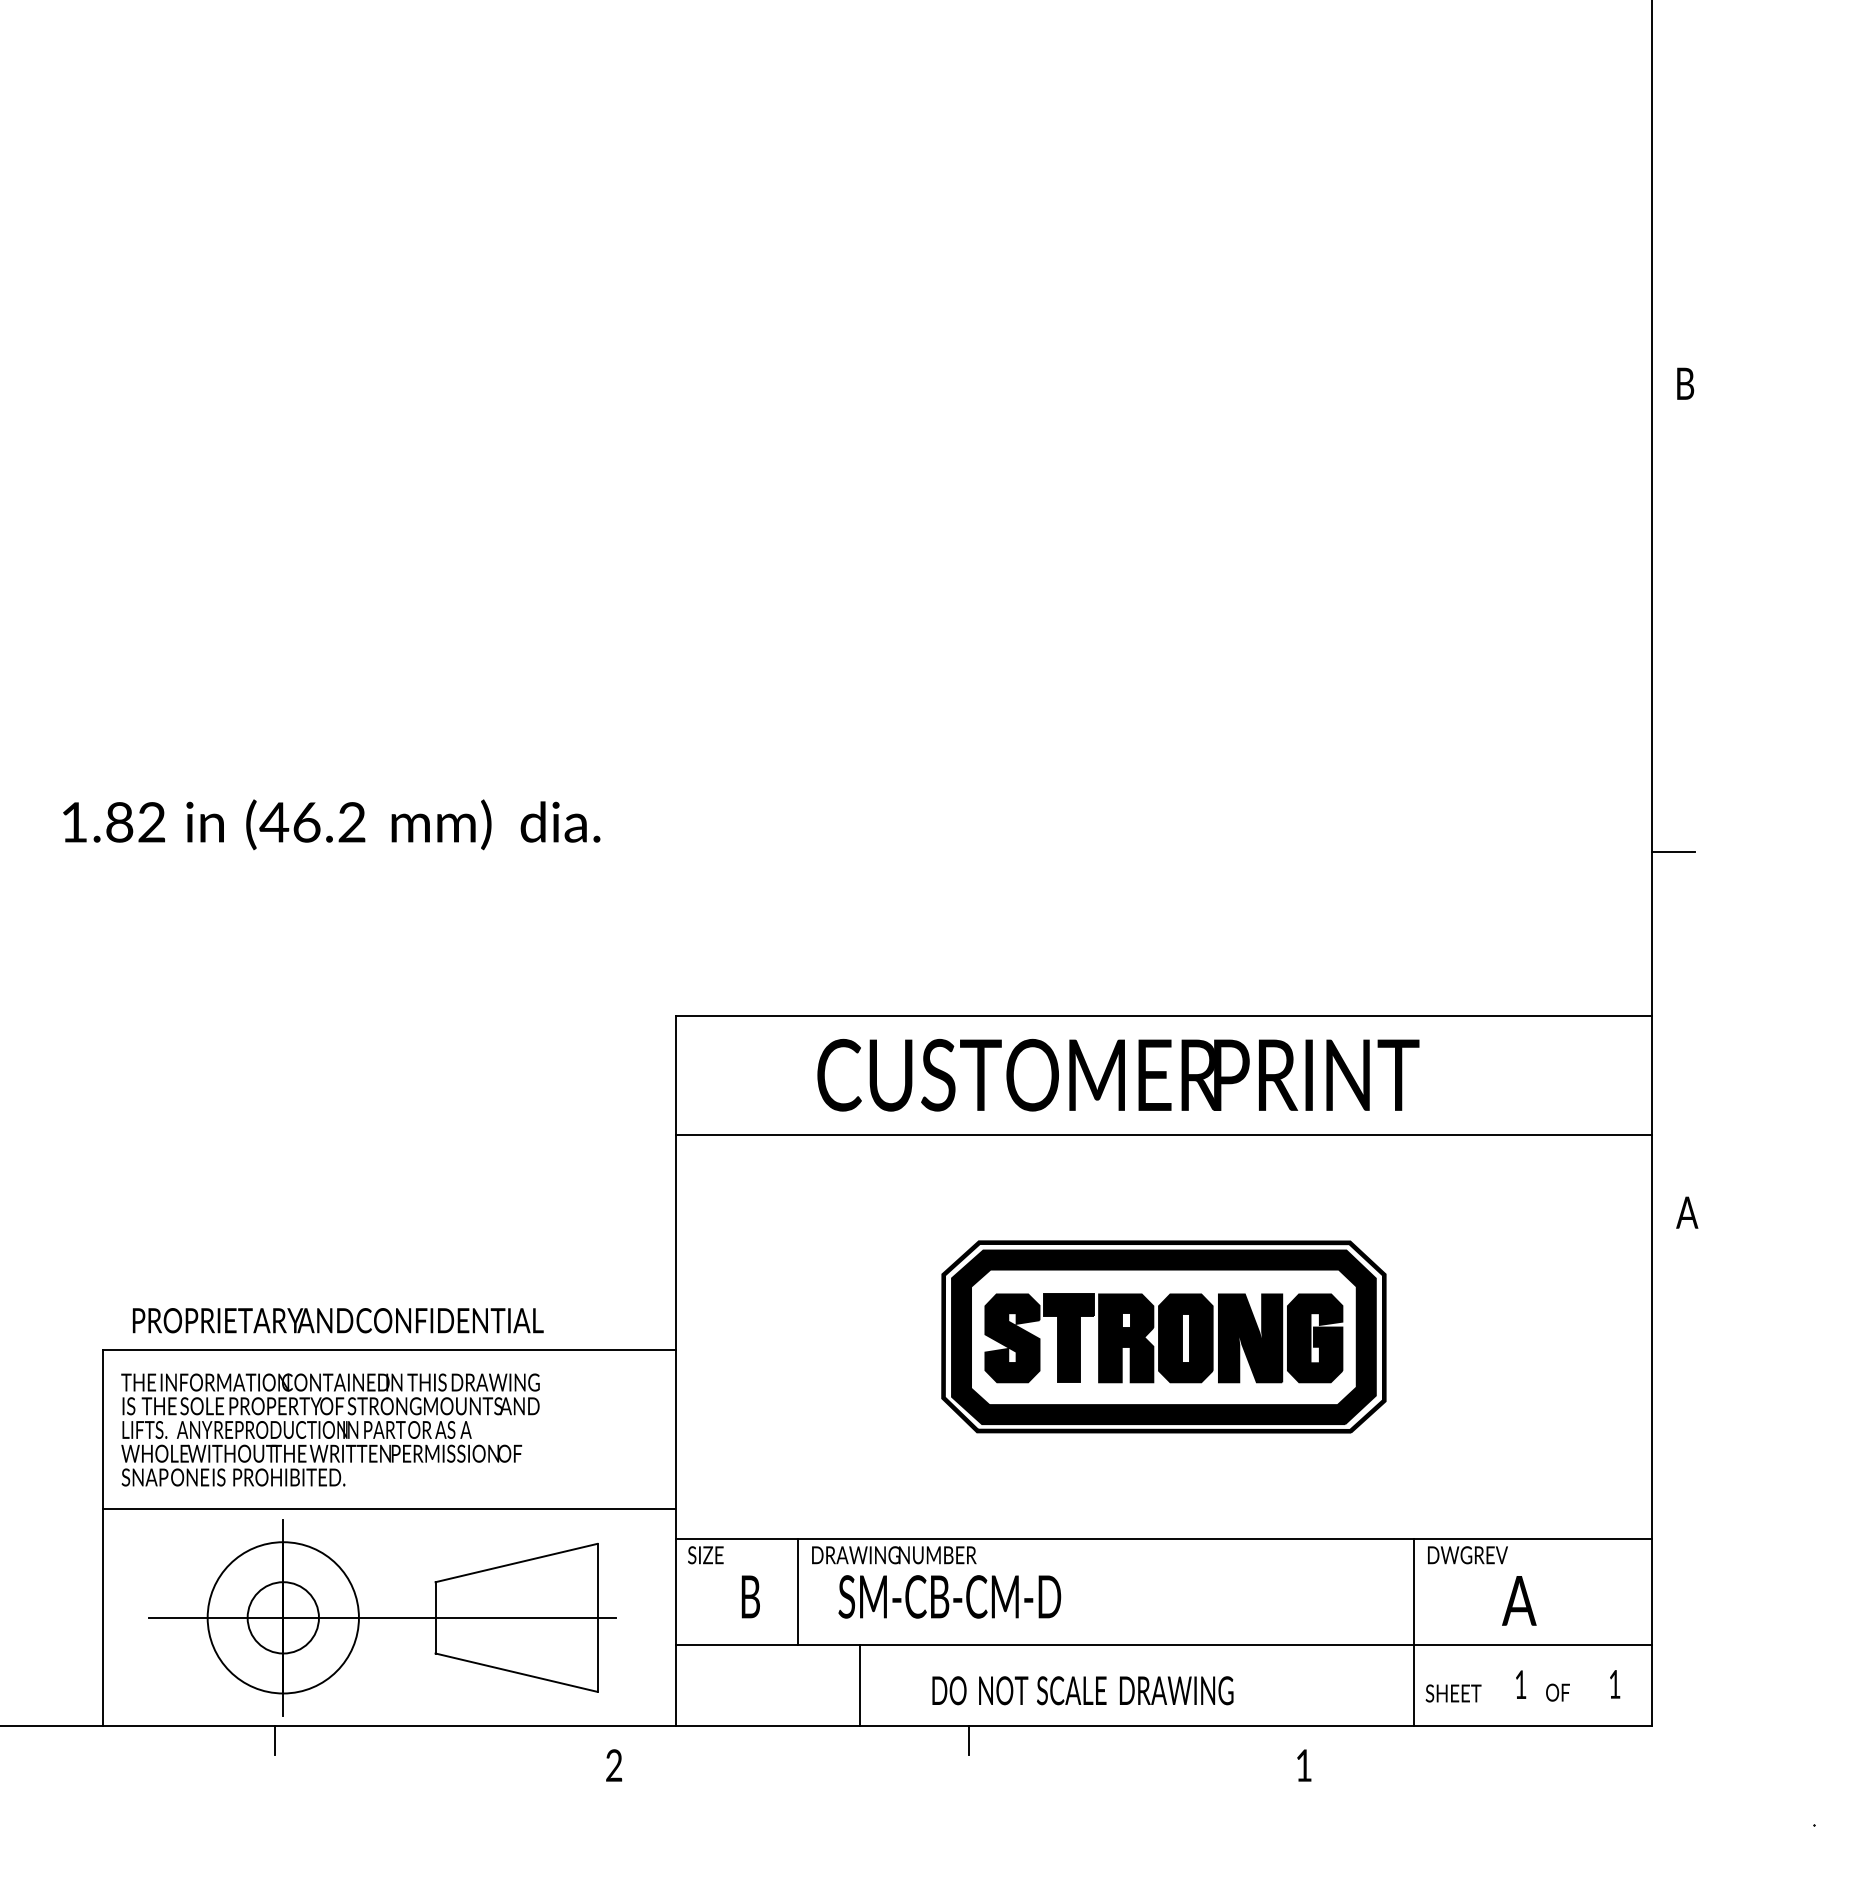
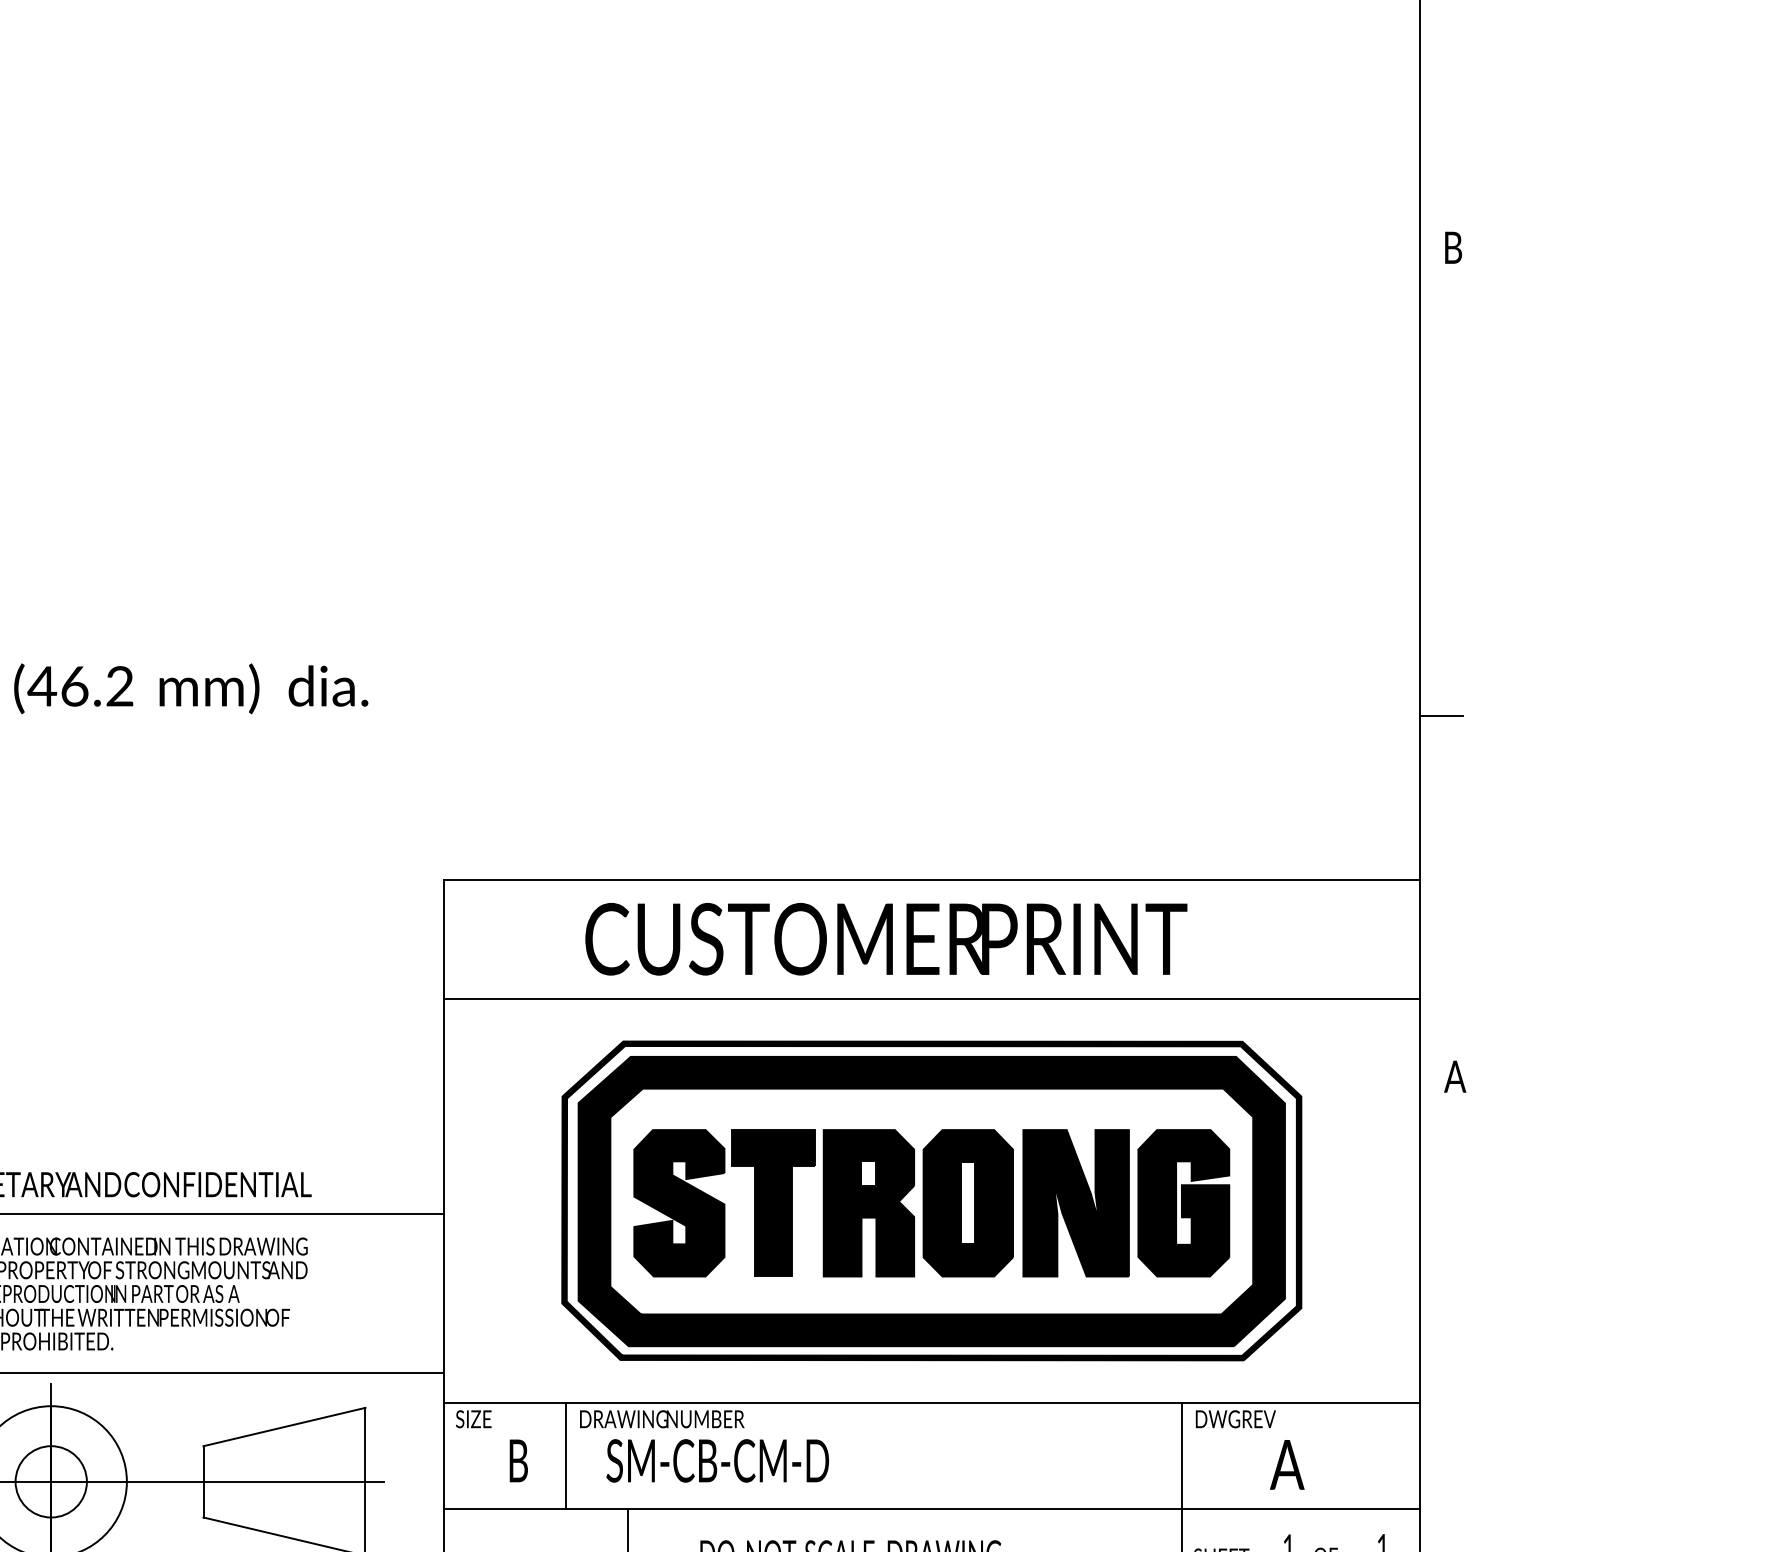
part: (1163, 1336) -> (931, 1200), size x1.67

